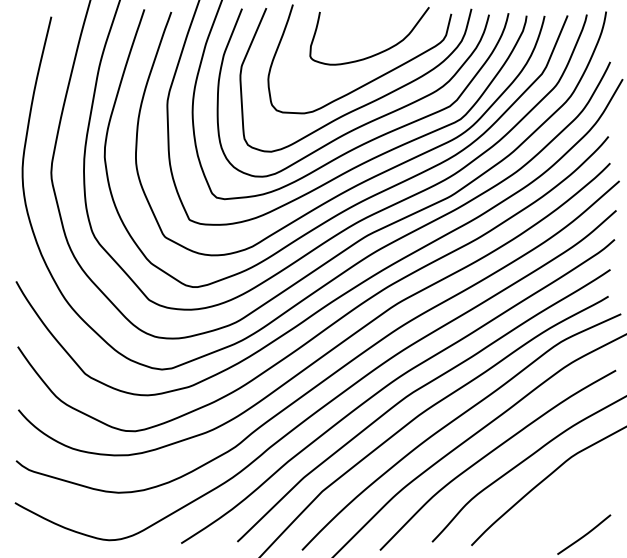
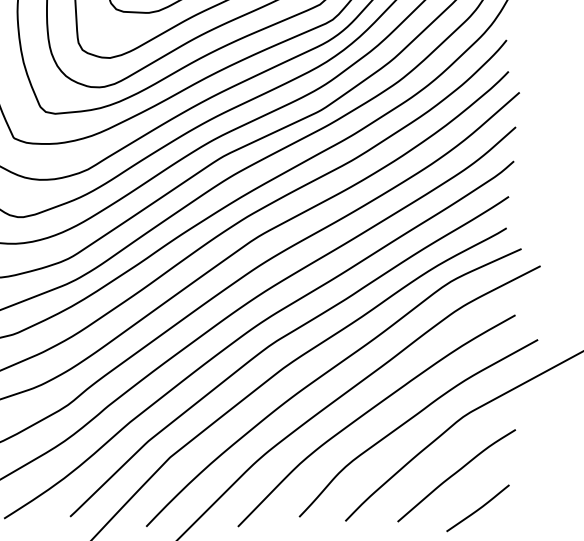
curve: (565, 505) -> (456, 474), added

